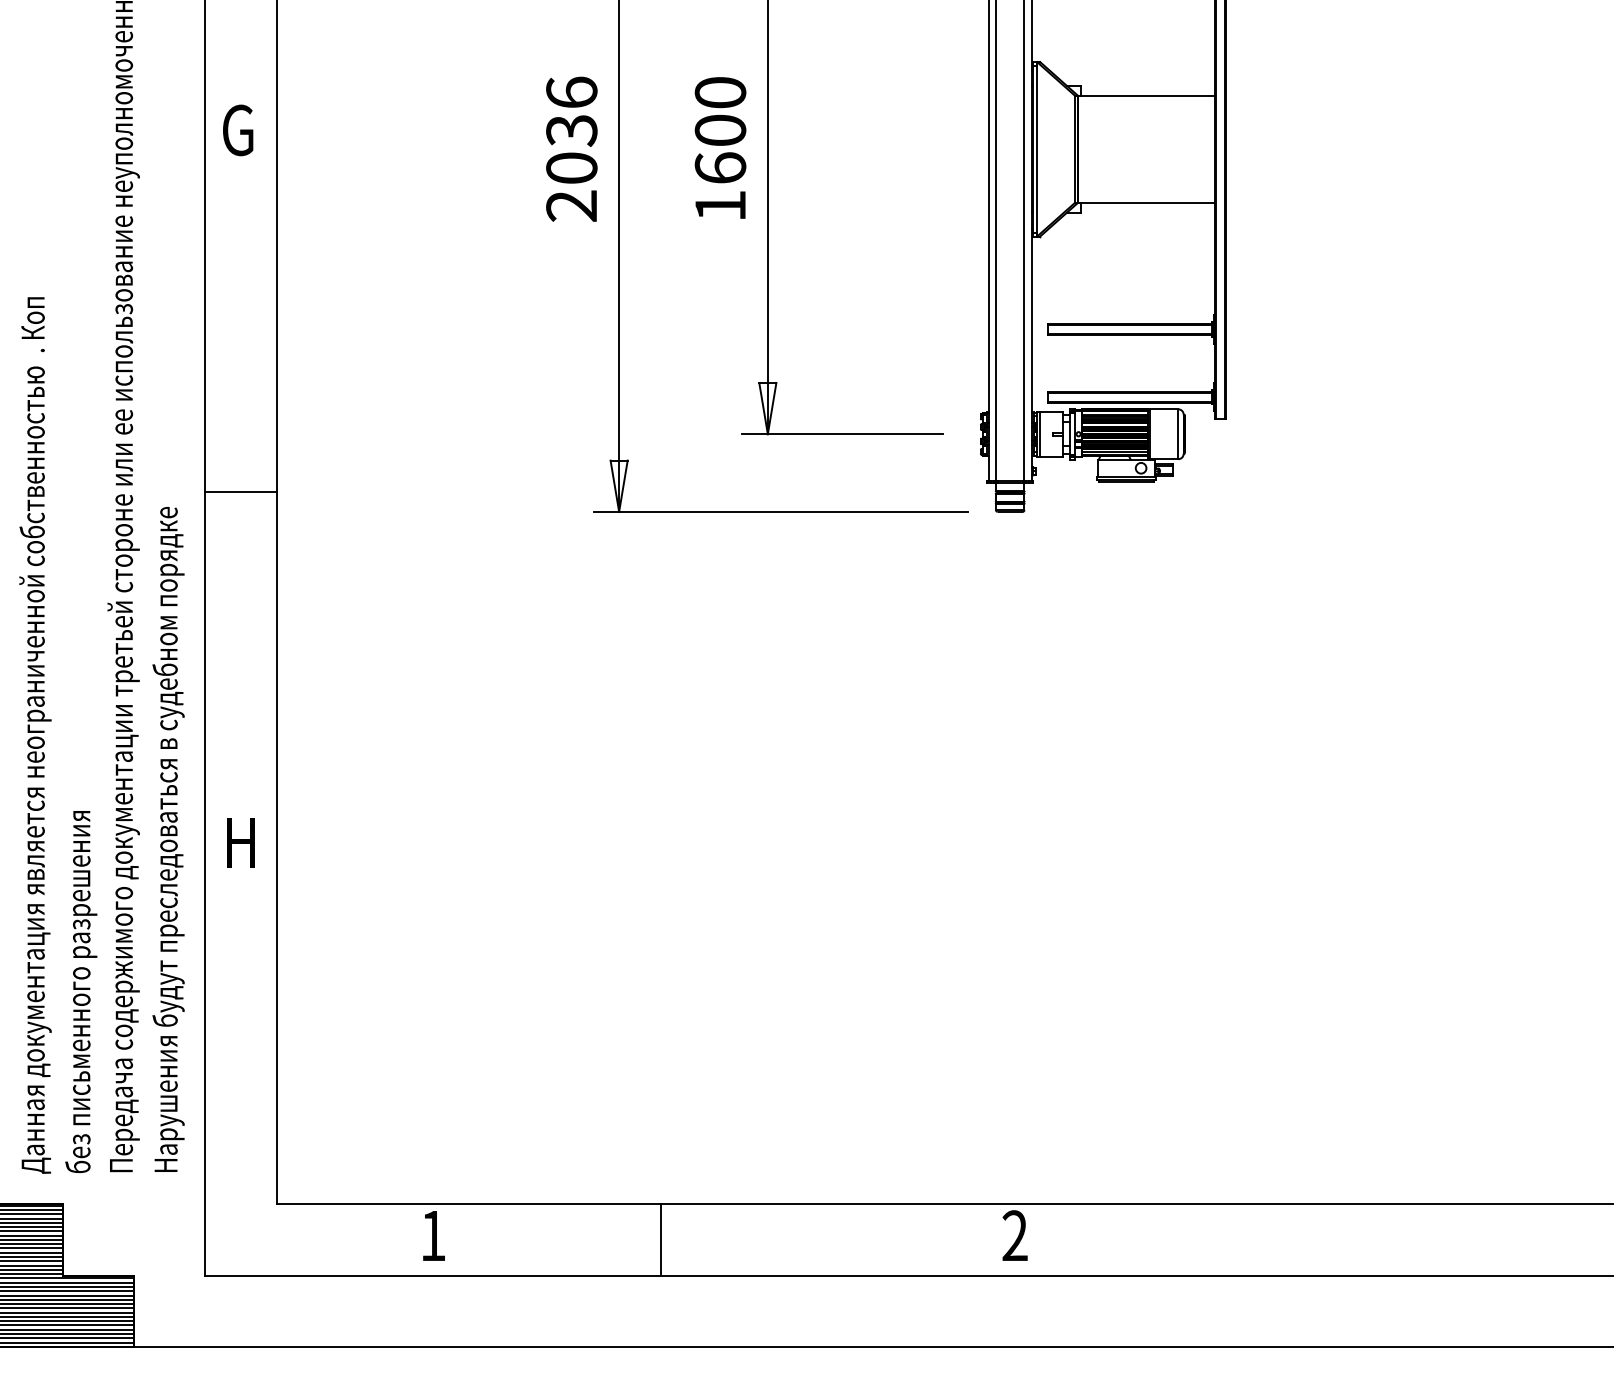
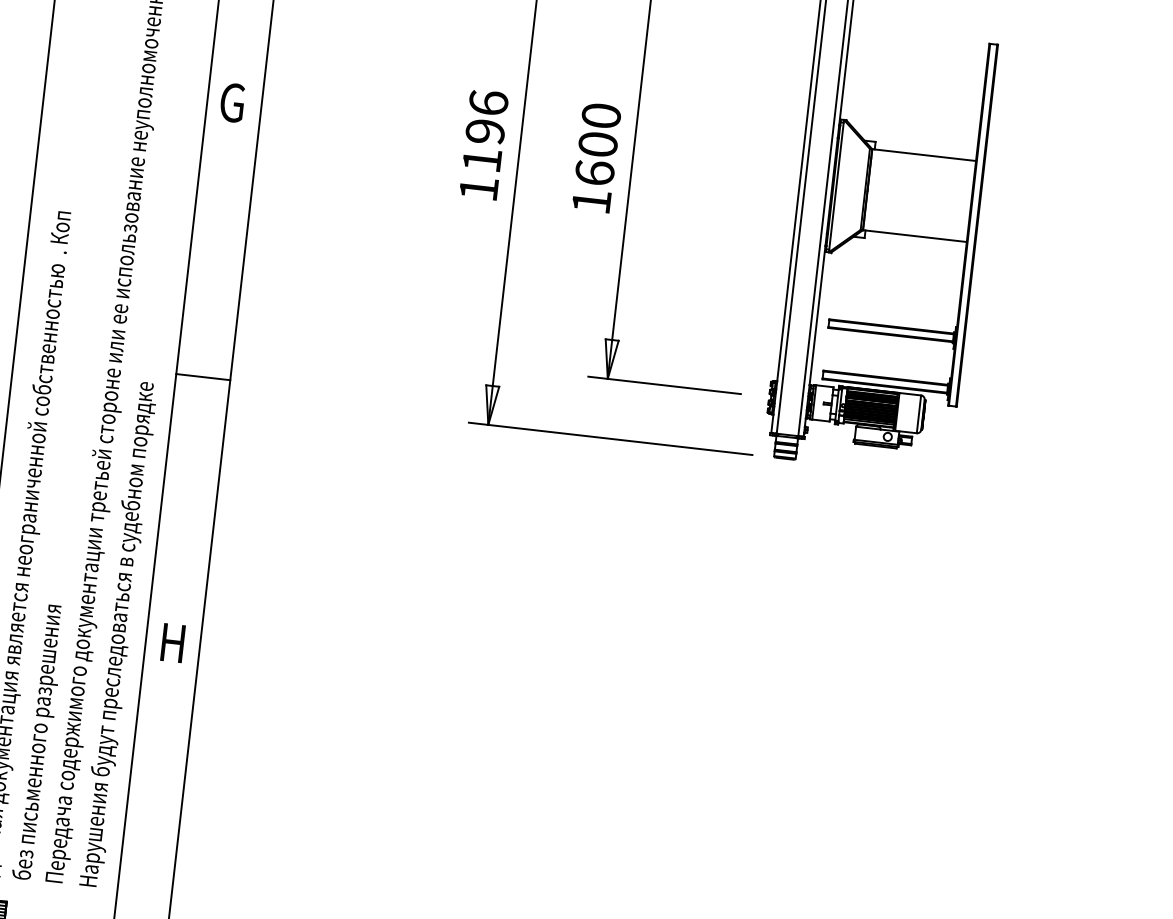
text: (571, 168) -> (481, 160), 2036 -> 1196

